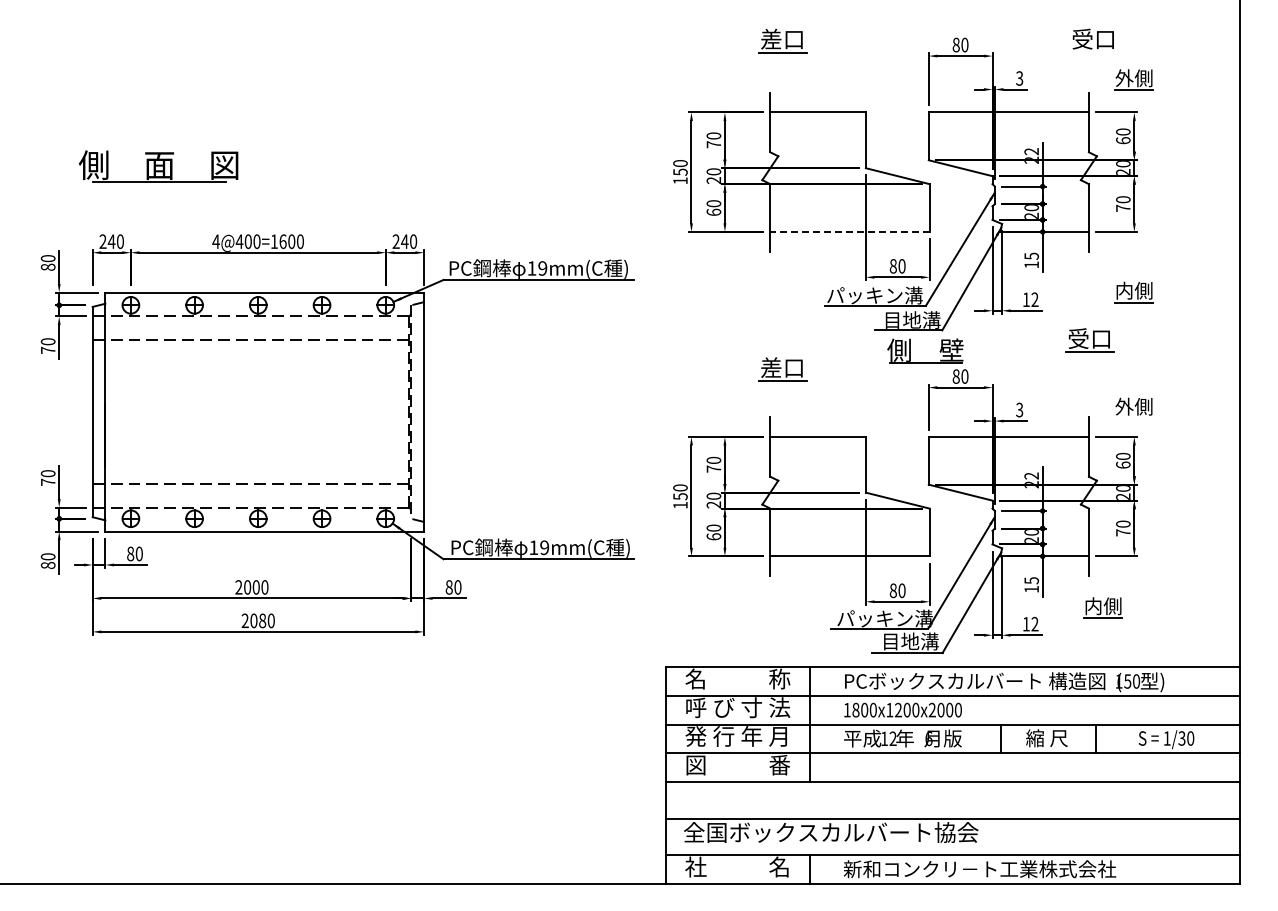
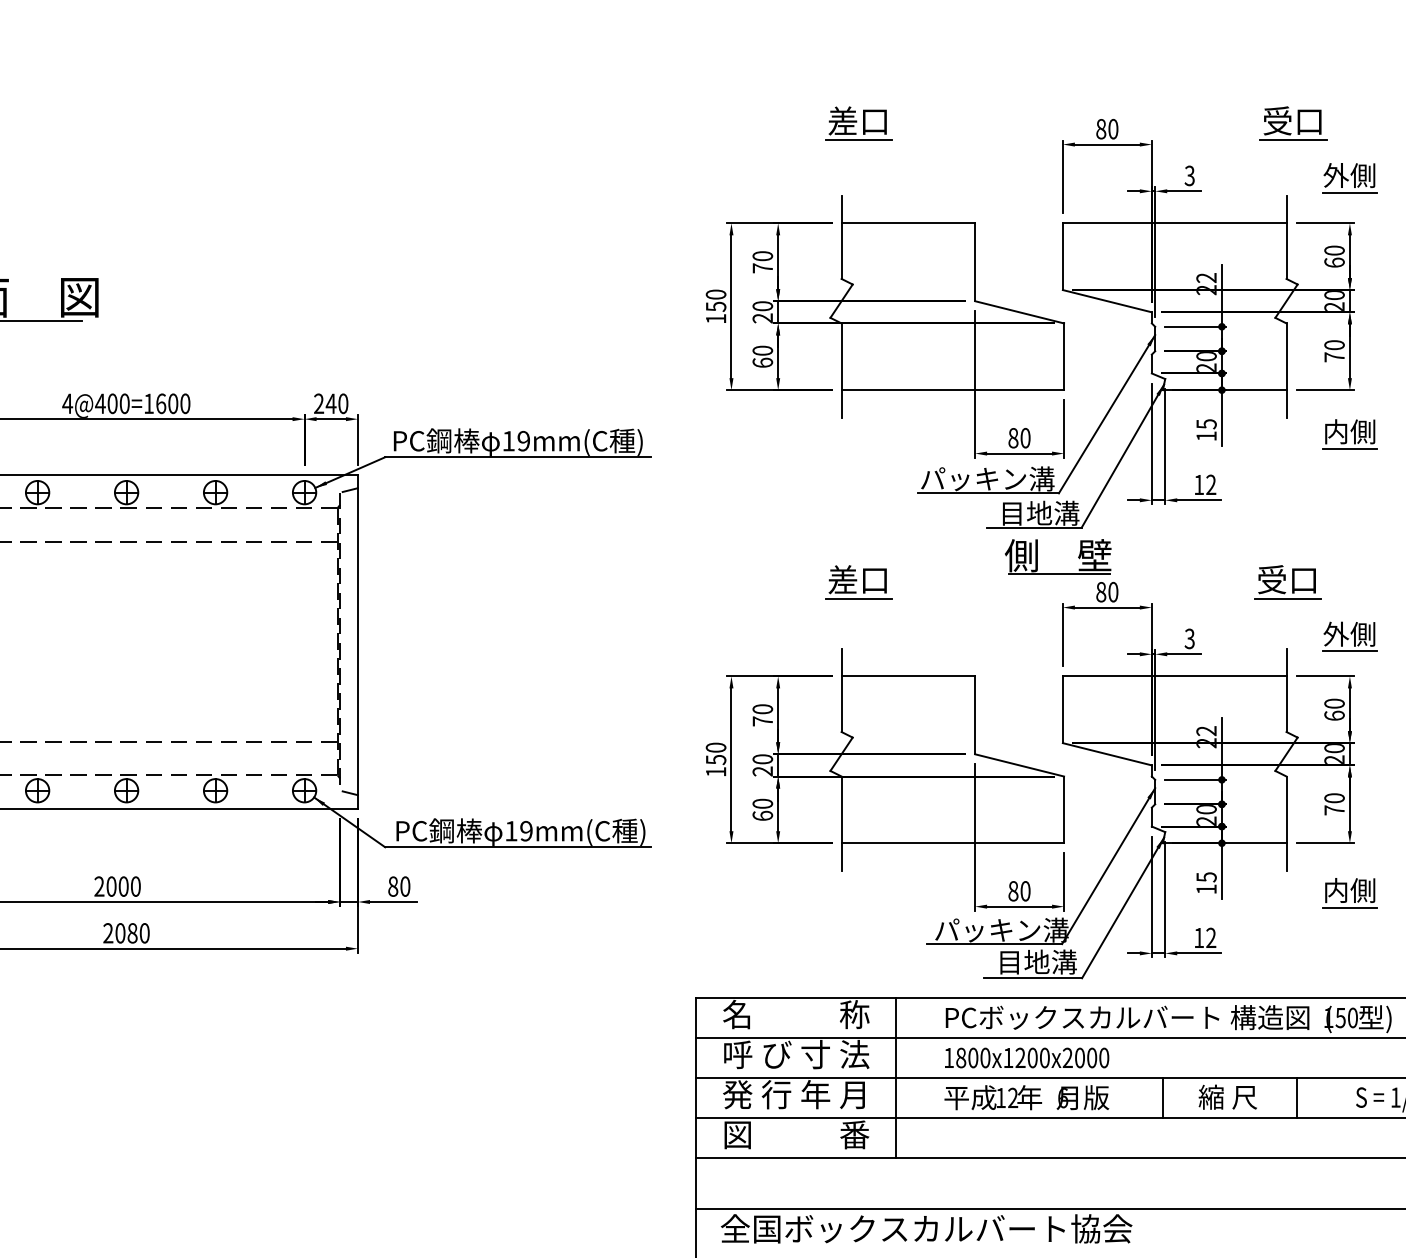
line: (1093, 52) -> (1292, 139), added
line: (849, 231) -> (952, 389), dashed -> solid
part: (1133, 292) -> (1348, 434), moved
part: (1089, 340) -> (1287, 582), moved
line: (1134, 418) -> (1350, 650), added
part: (1102, 607) -> (1348, 892), moved

